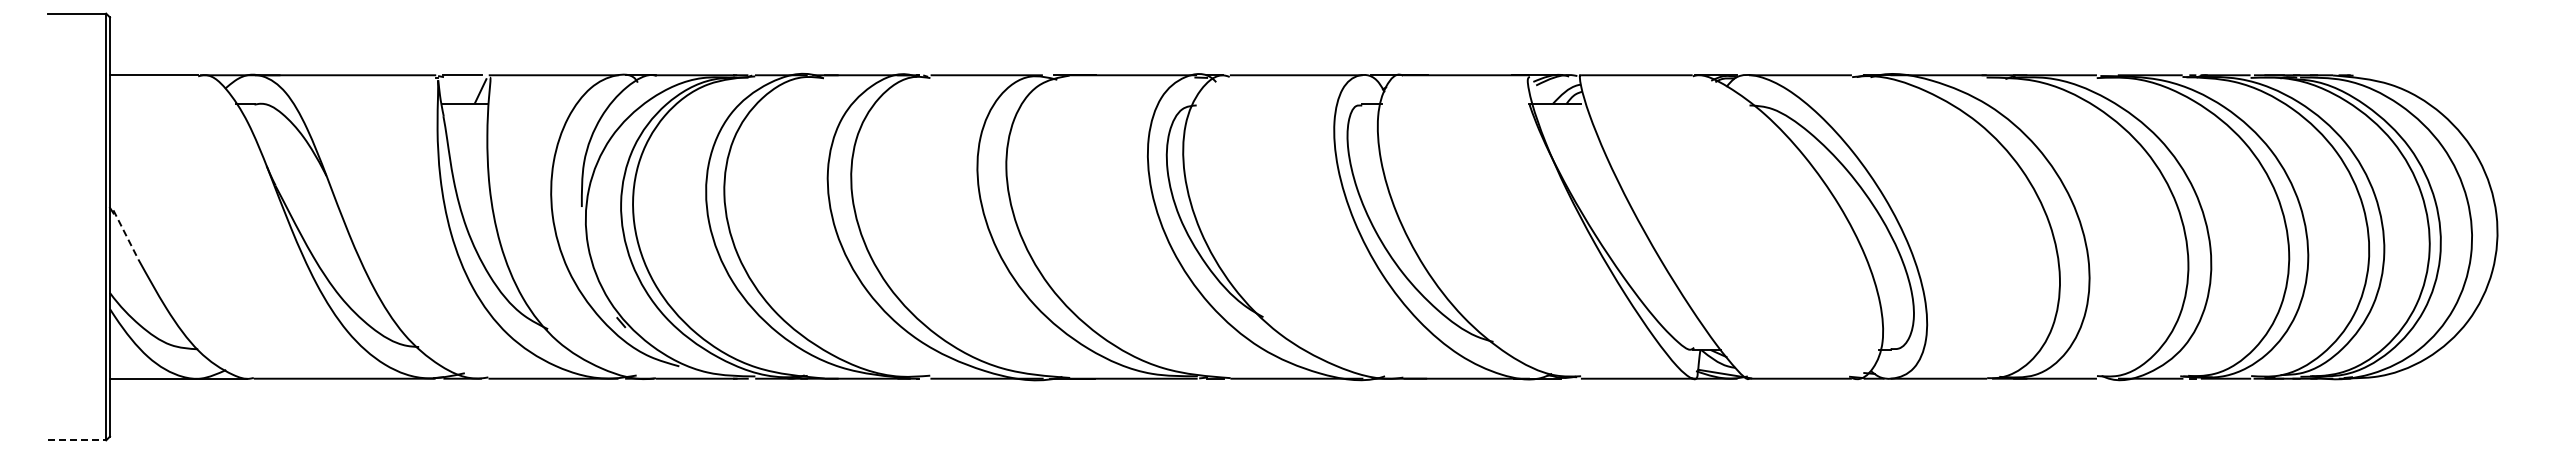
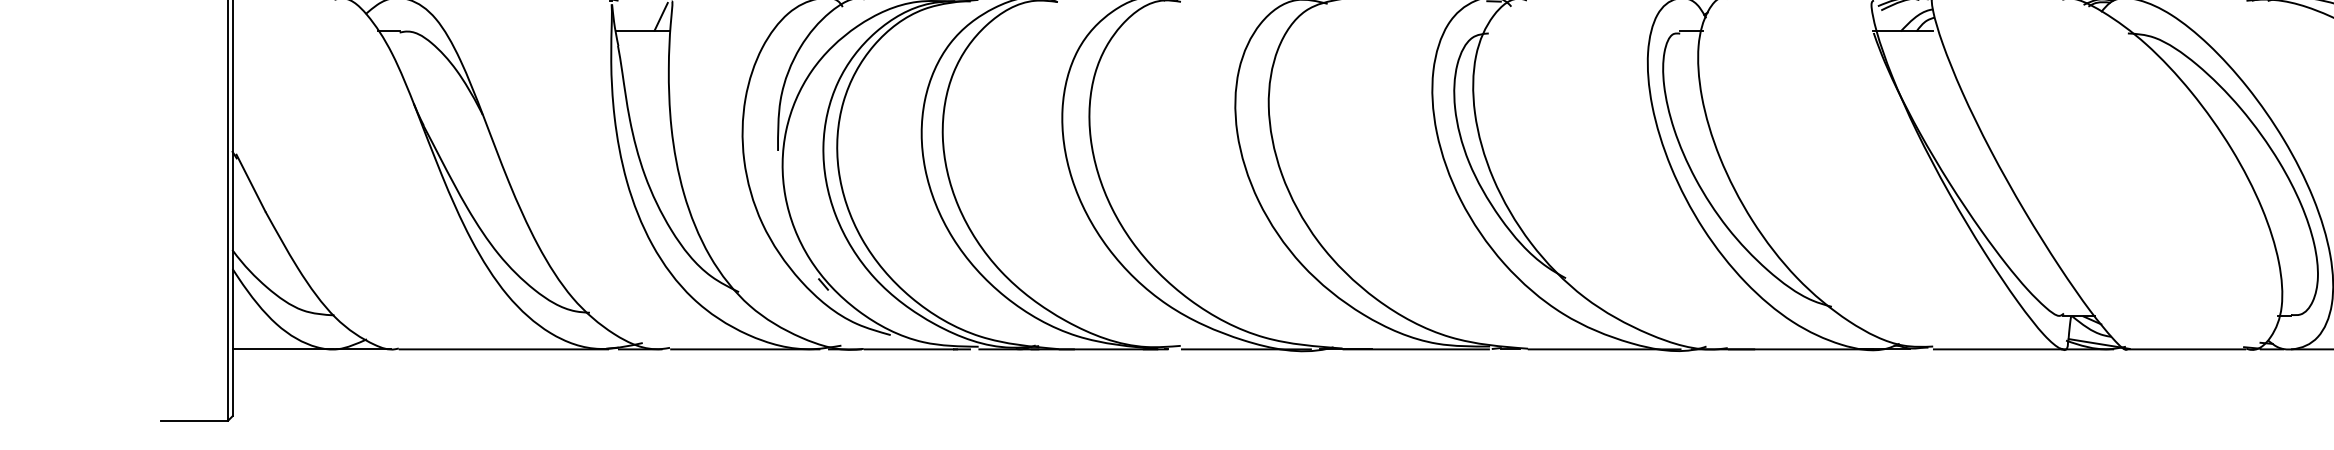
line: (125, 234) -> (250, 182), dashed -> solid
line: (77, 440) -> (195, 420), dashed -> solid

